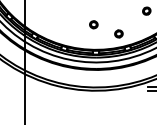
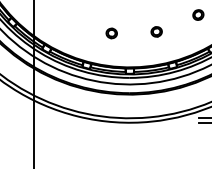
part: (93, 24) -> (111, 33), moved
part: (118, 33) -> (156, 31), moved

